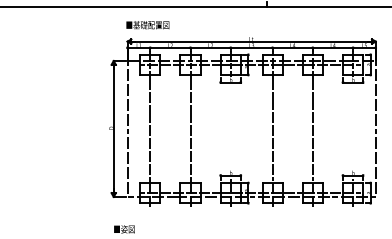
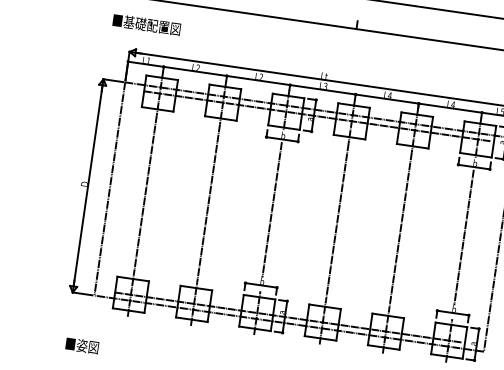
text: (147, 25) -> (146, 25), moved
line: (230, 127) -> (271, 209), added
line: (353, 127) -> (464, 237), added

